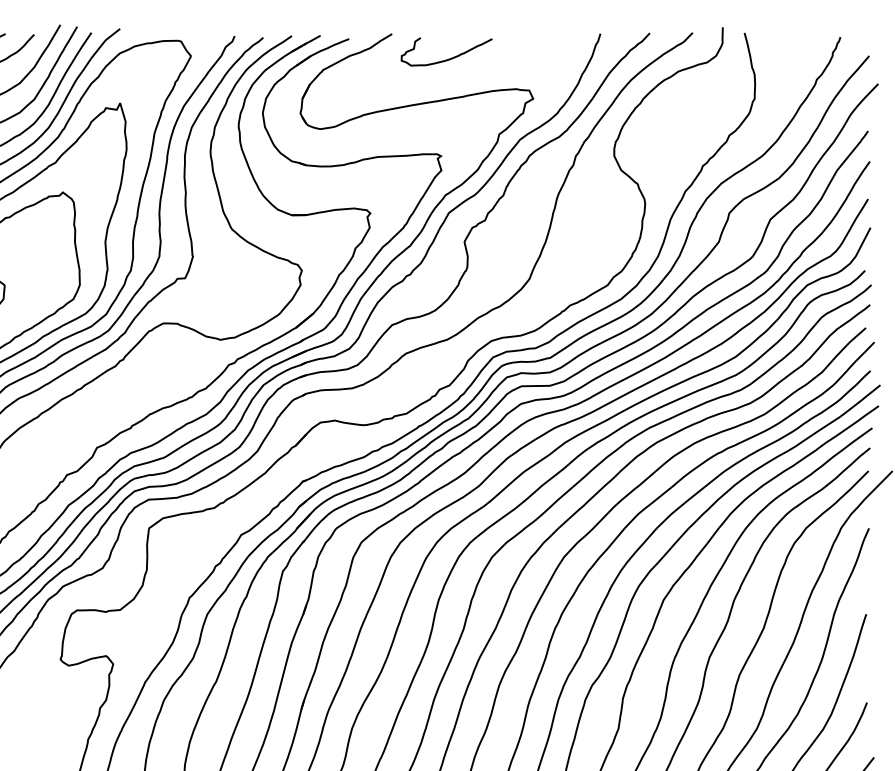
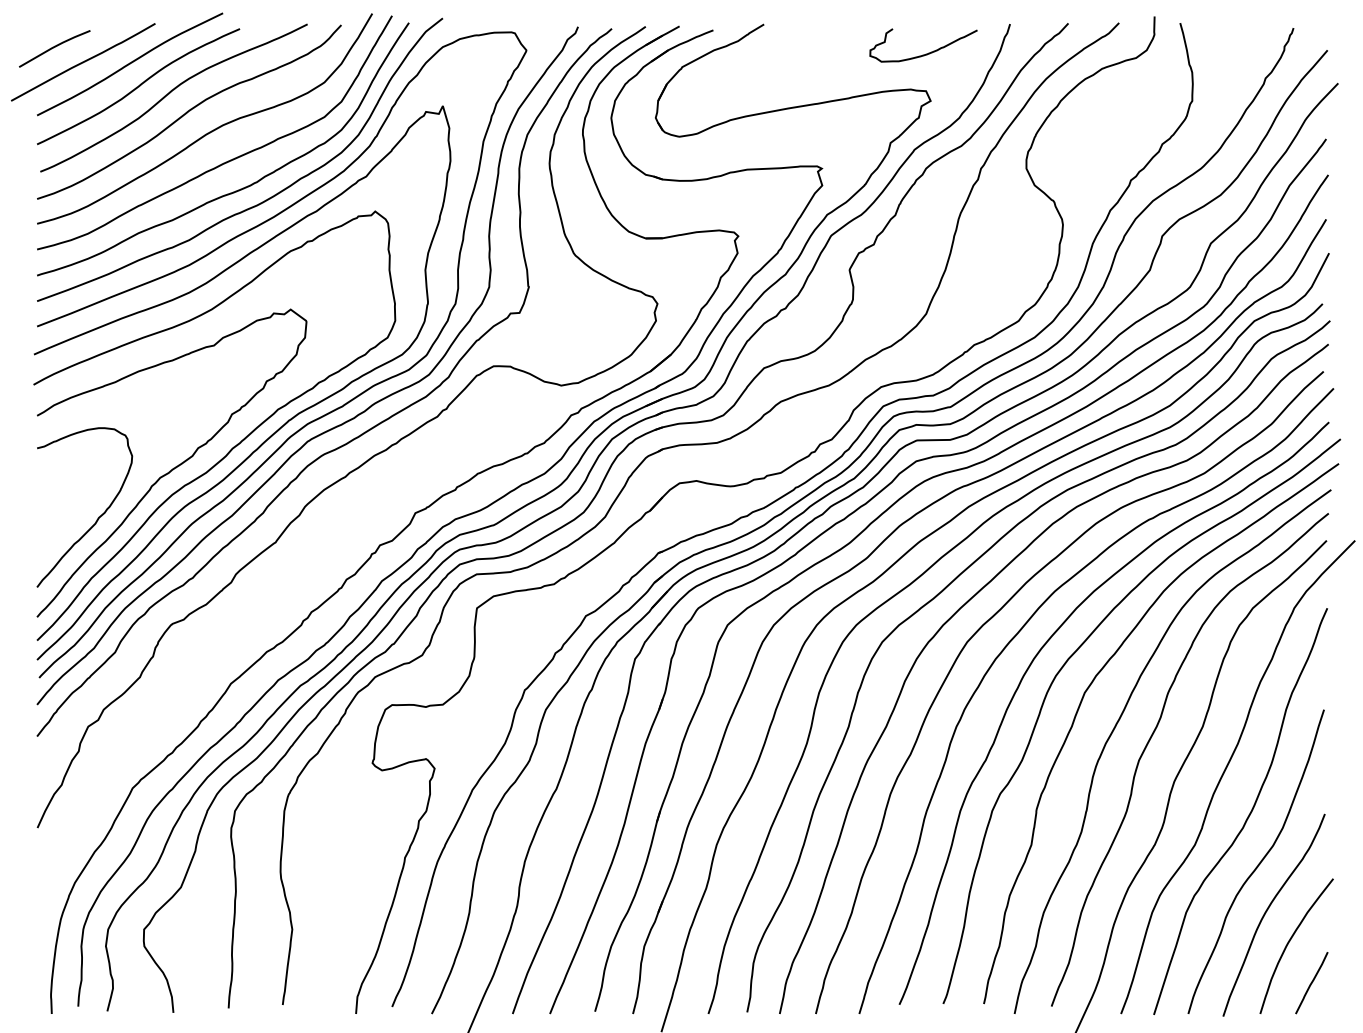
curve: (449, 58) -> (926, 53), moved

